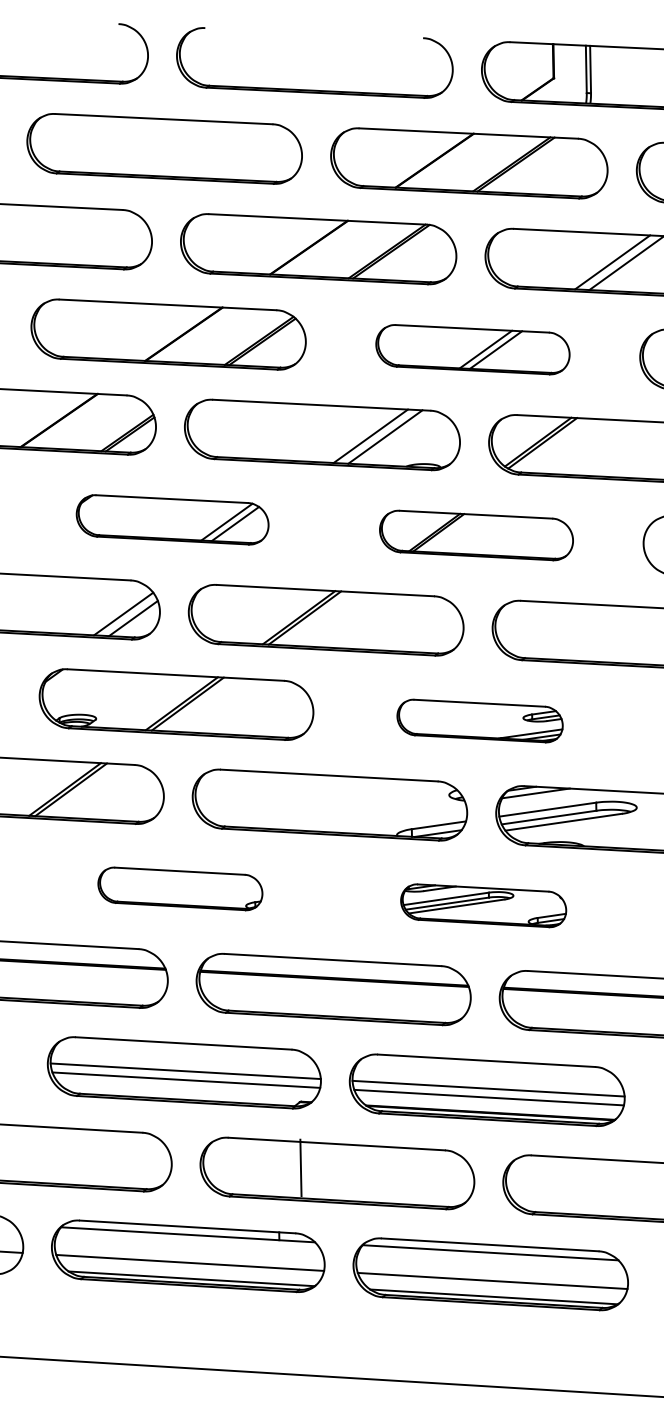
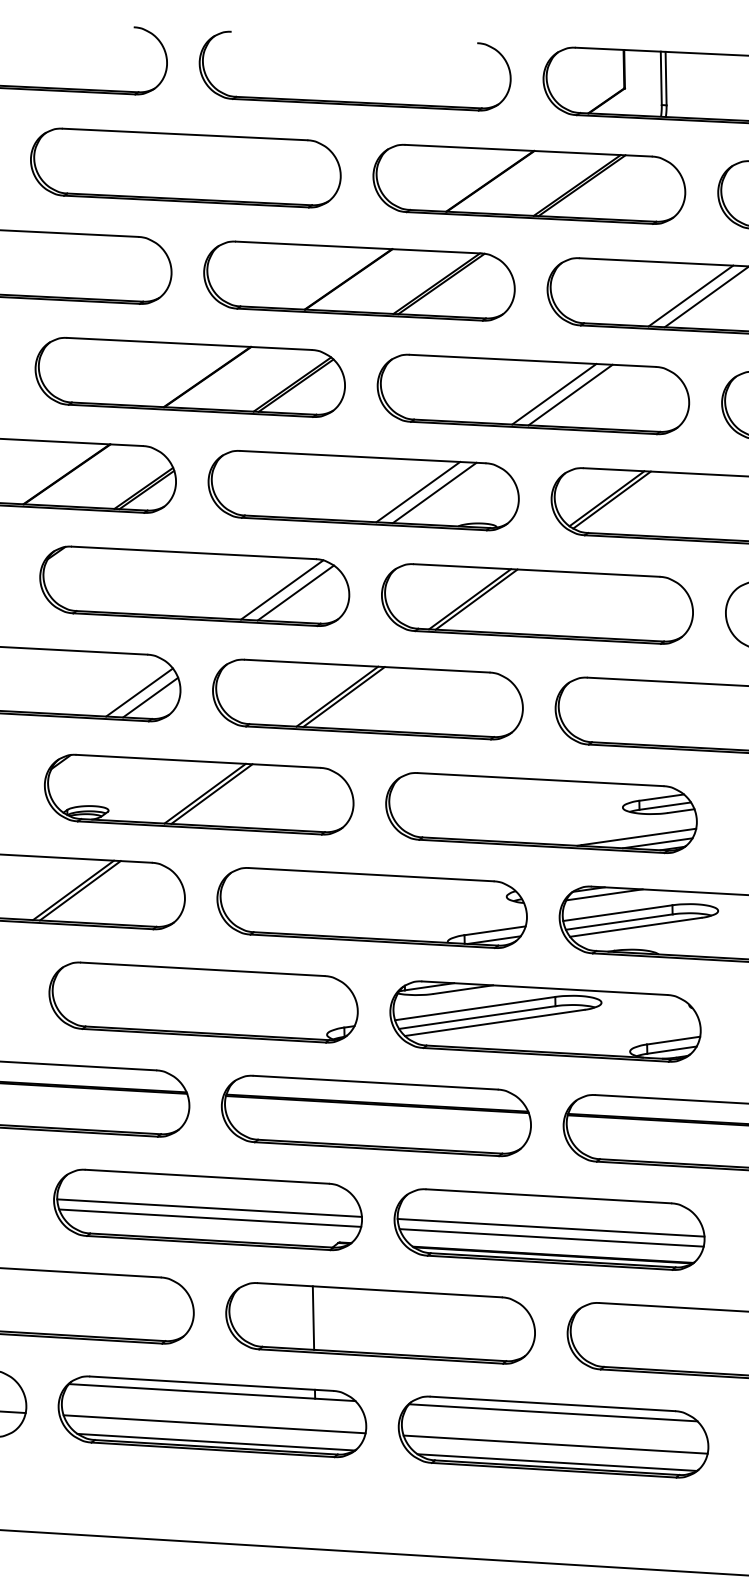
part: (473, 349) -> (533, 394), size x1.43
part: (172, 519) -> (194, 586), size x1.43
part: (476, 535) -> (537, 603), size x1.43
part: (480, 721) -> (541, 813), size x1.67
part: (180, 888) -> (203, 1002), size x1.67
part: (483, 905) -> (545, 1021), size x1.67
line: (300, 1167) -> (313, 1317), moved

